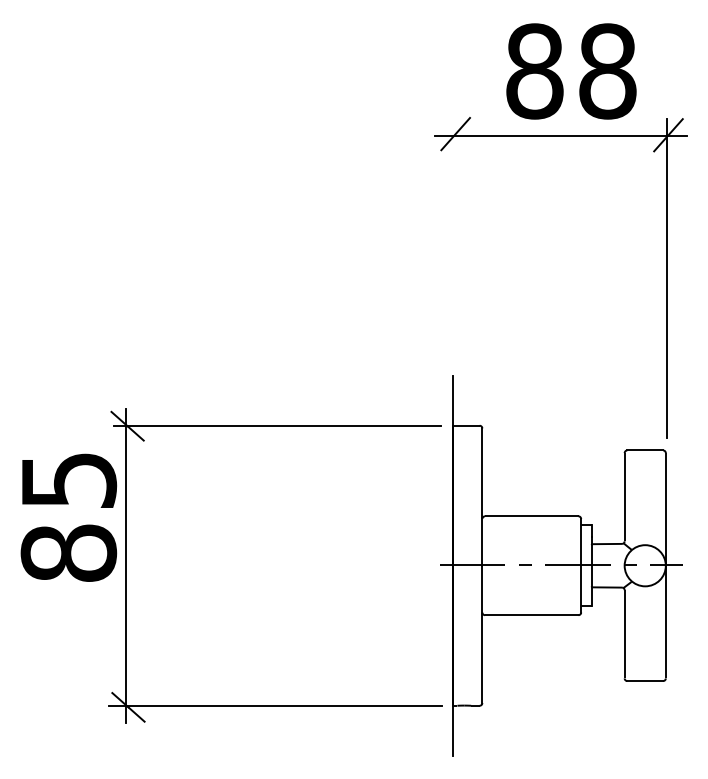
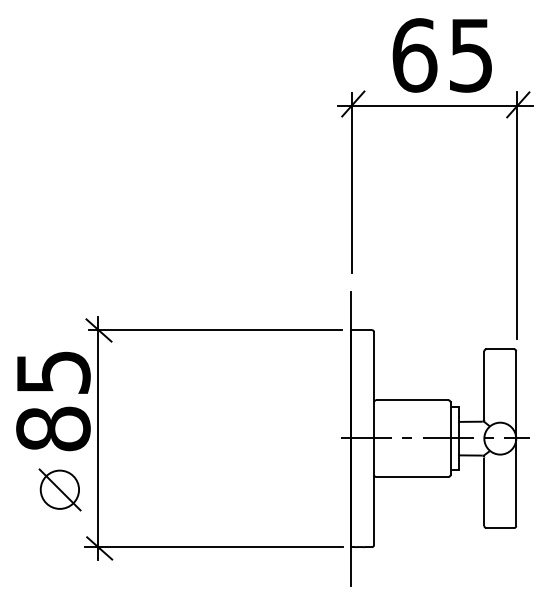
text: (570, 71) -> (442, 55), 88 -> 65
line: (453, 236) -> (351, 183), added
part: (76, 631) -> (59, 489), added

